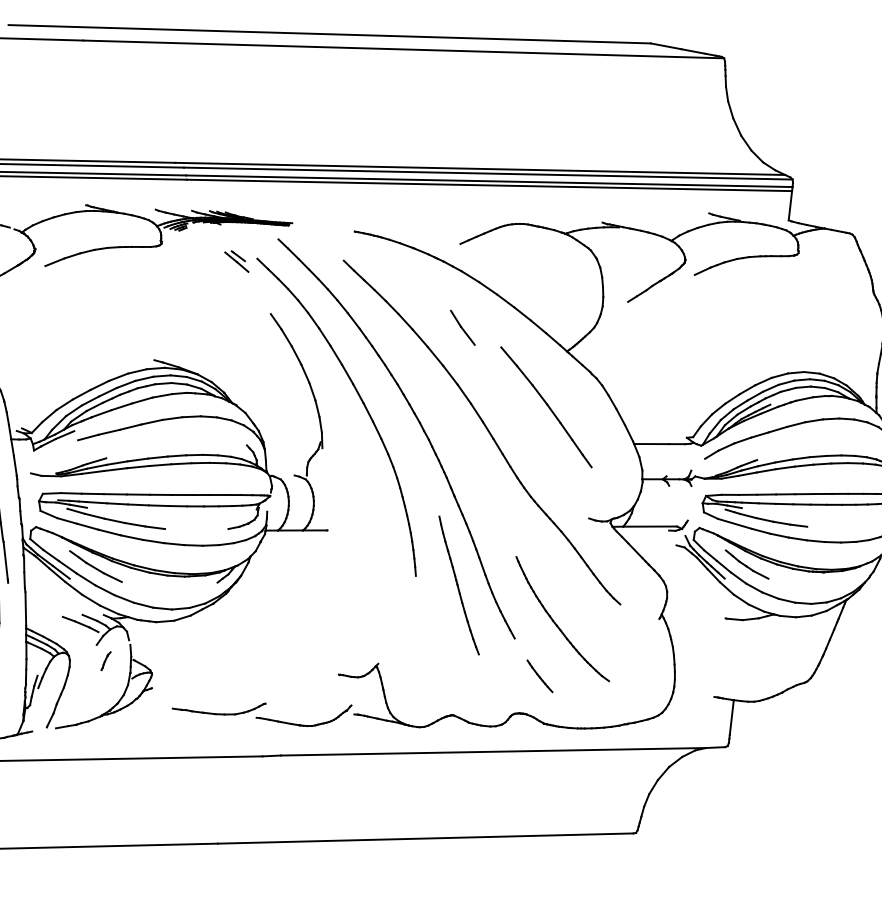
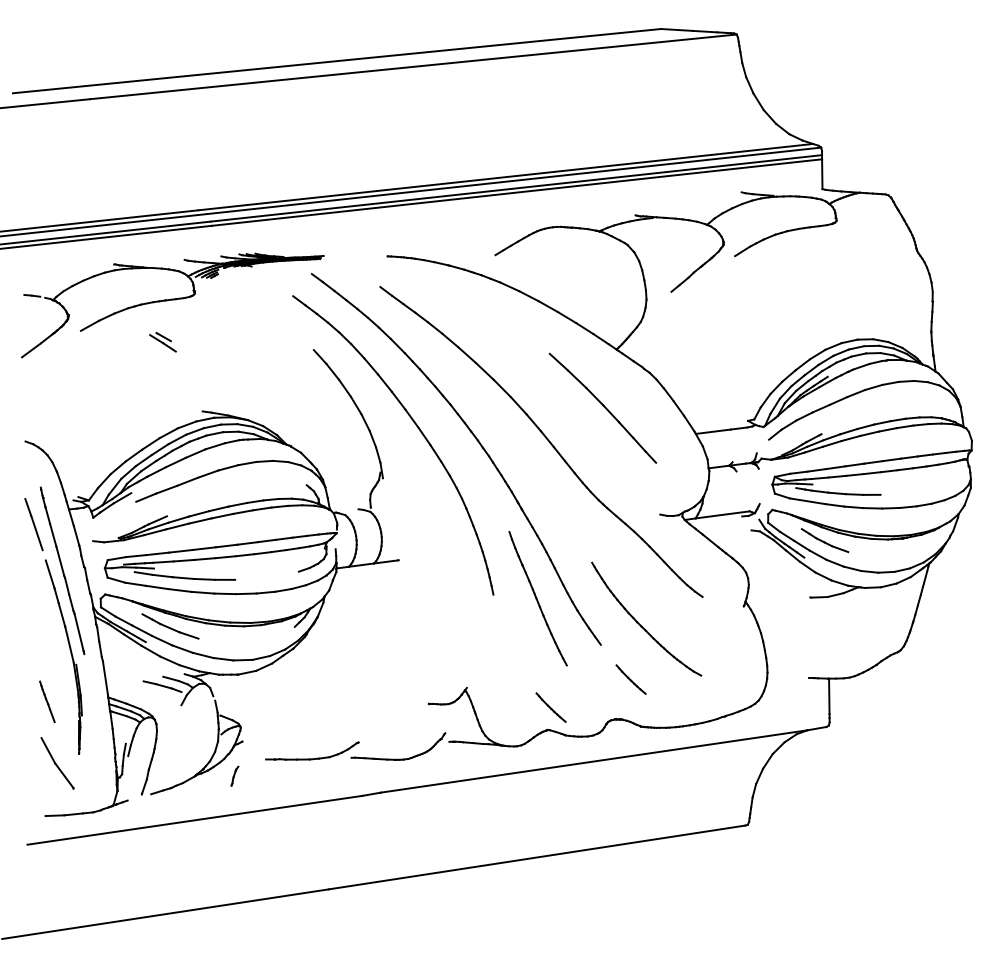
part: (236, 261) -> (162, 342), moved
line: (462, 327) -> (508, 338), removed
line: (105, 660) -> (234, 775), moved
line: (457, 693) -> (550, 707), added

